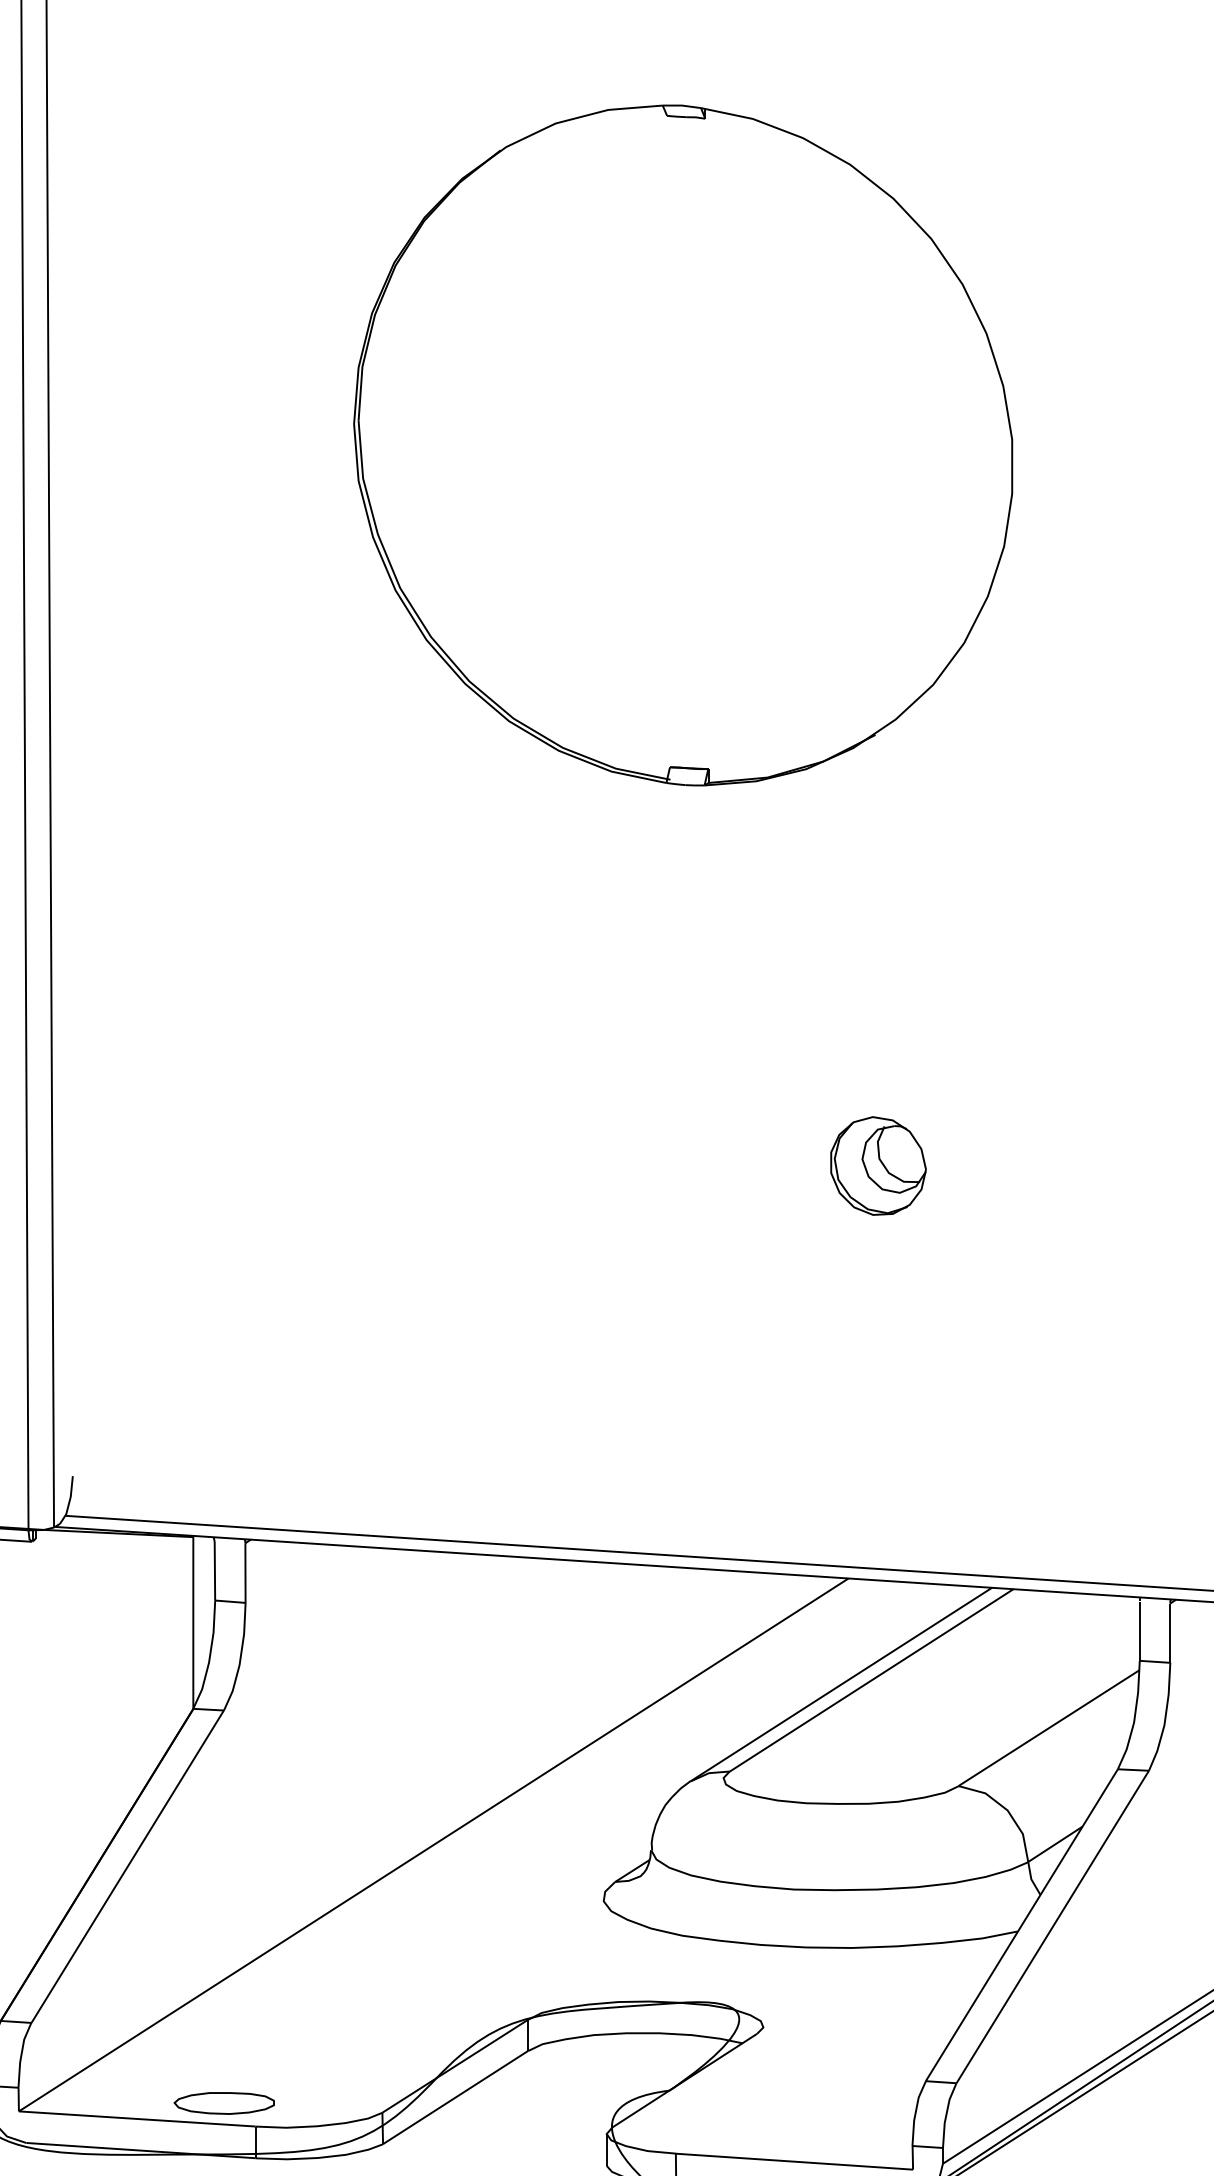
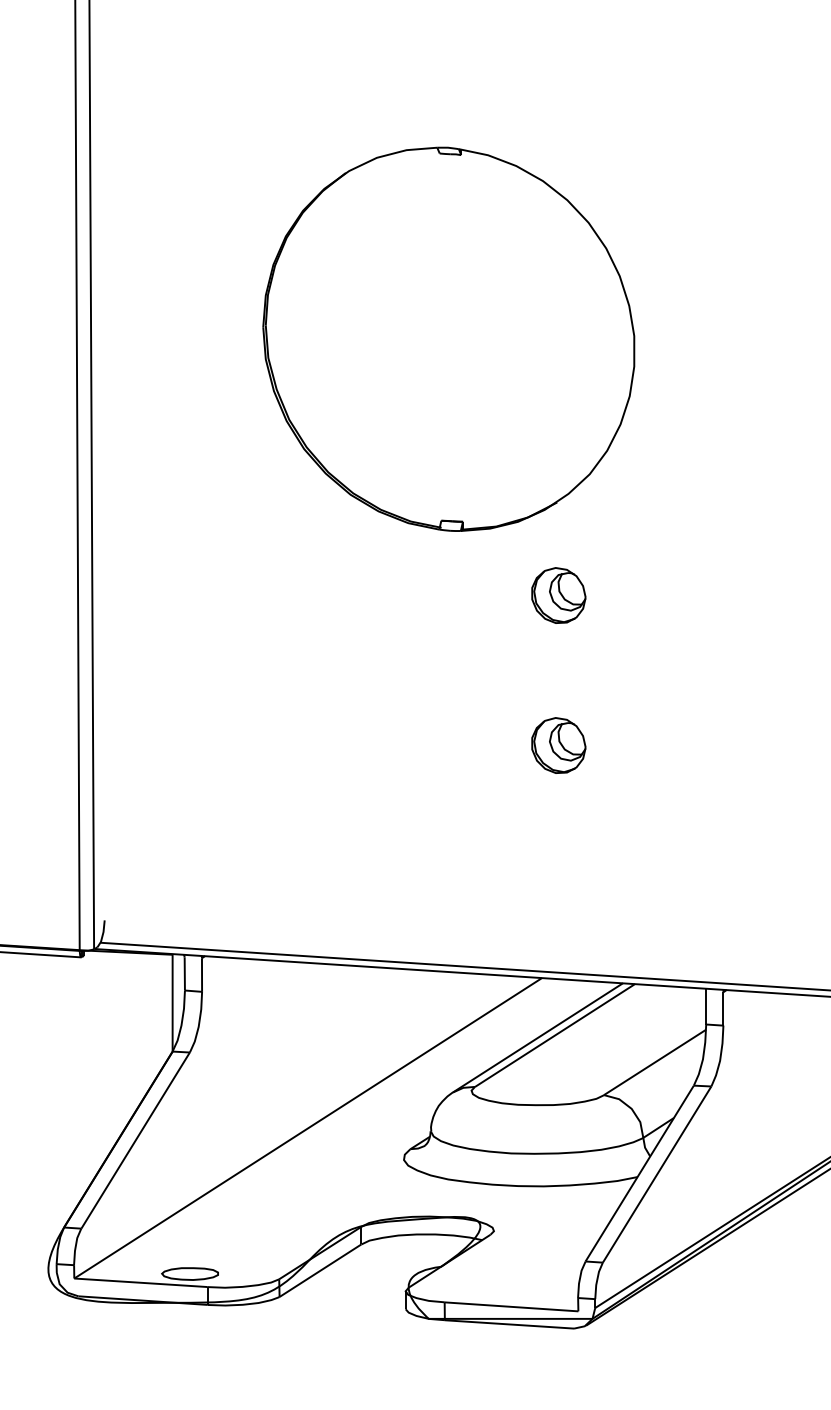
part: (877, 899) -> (558, 595), added

